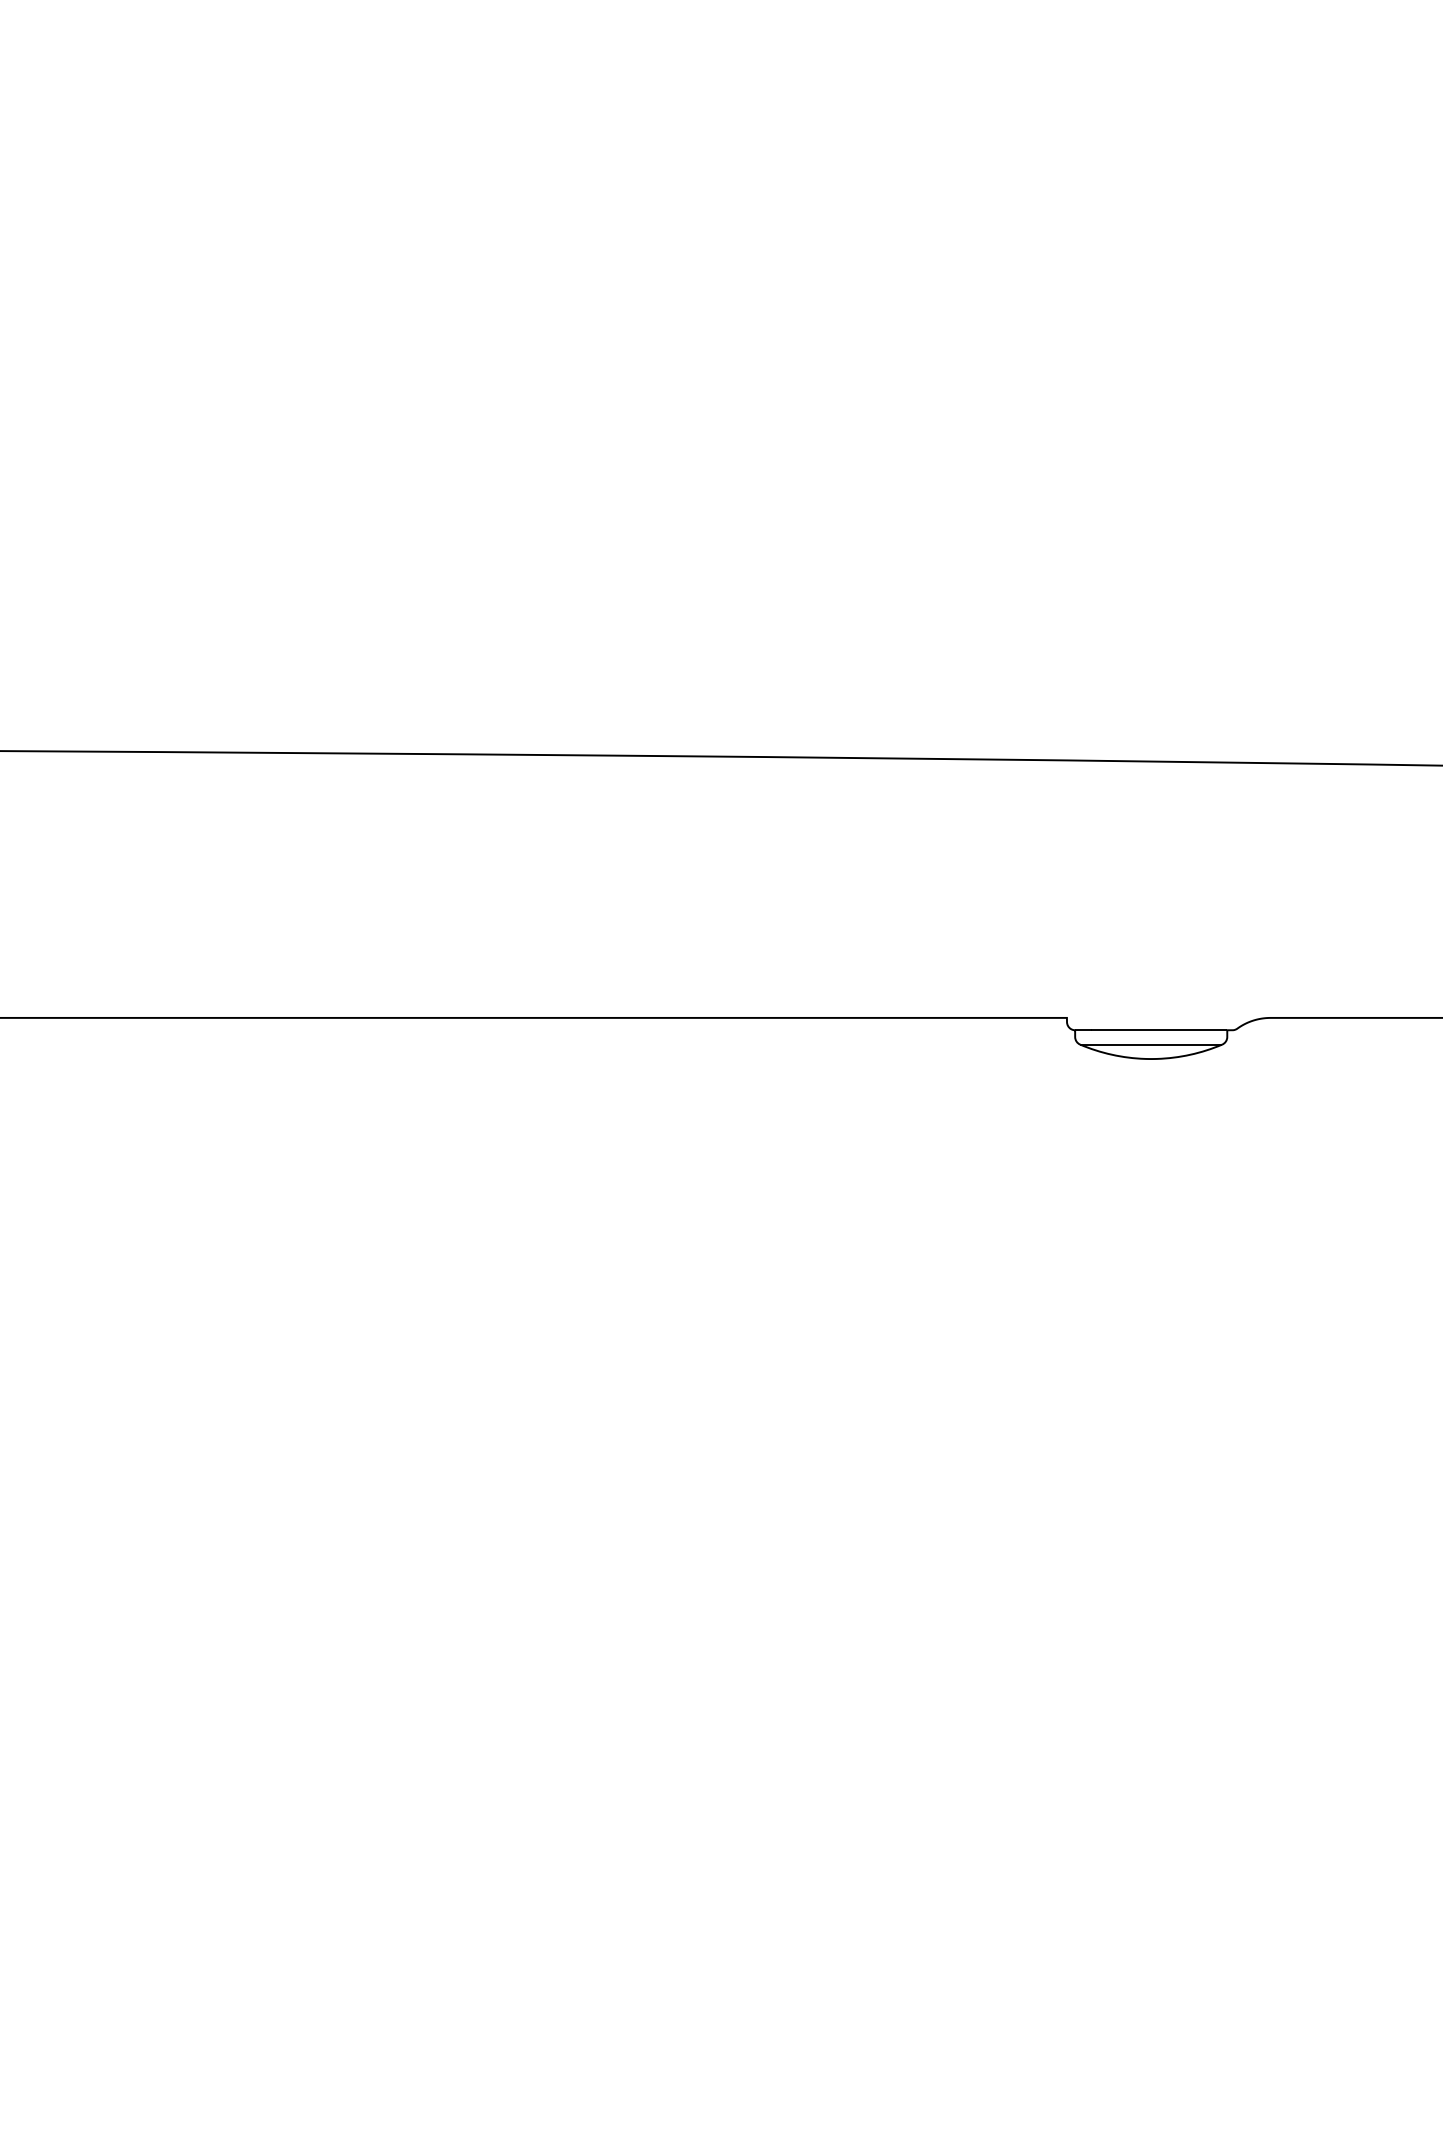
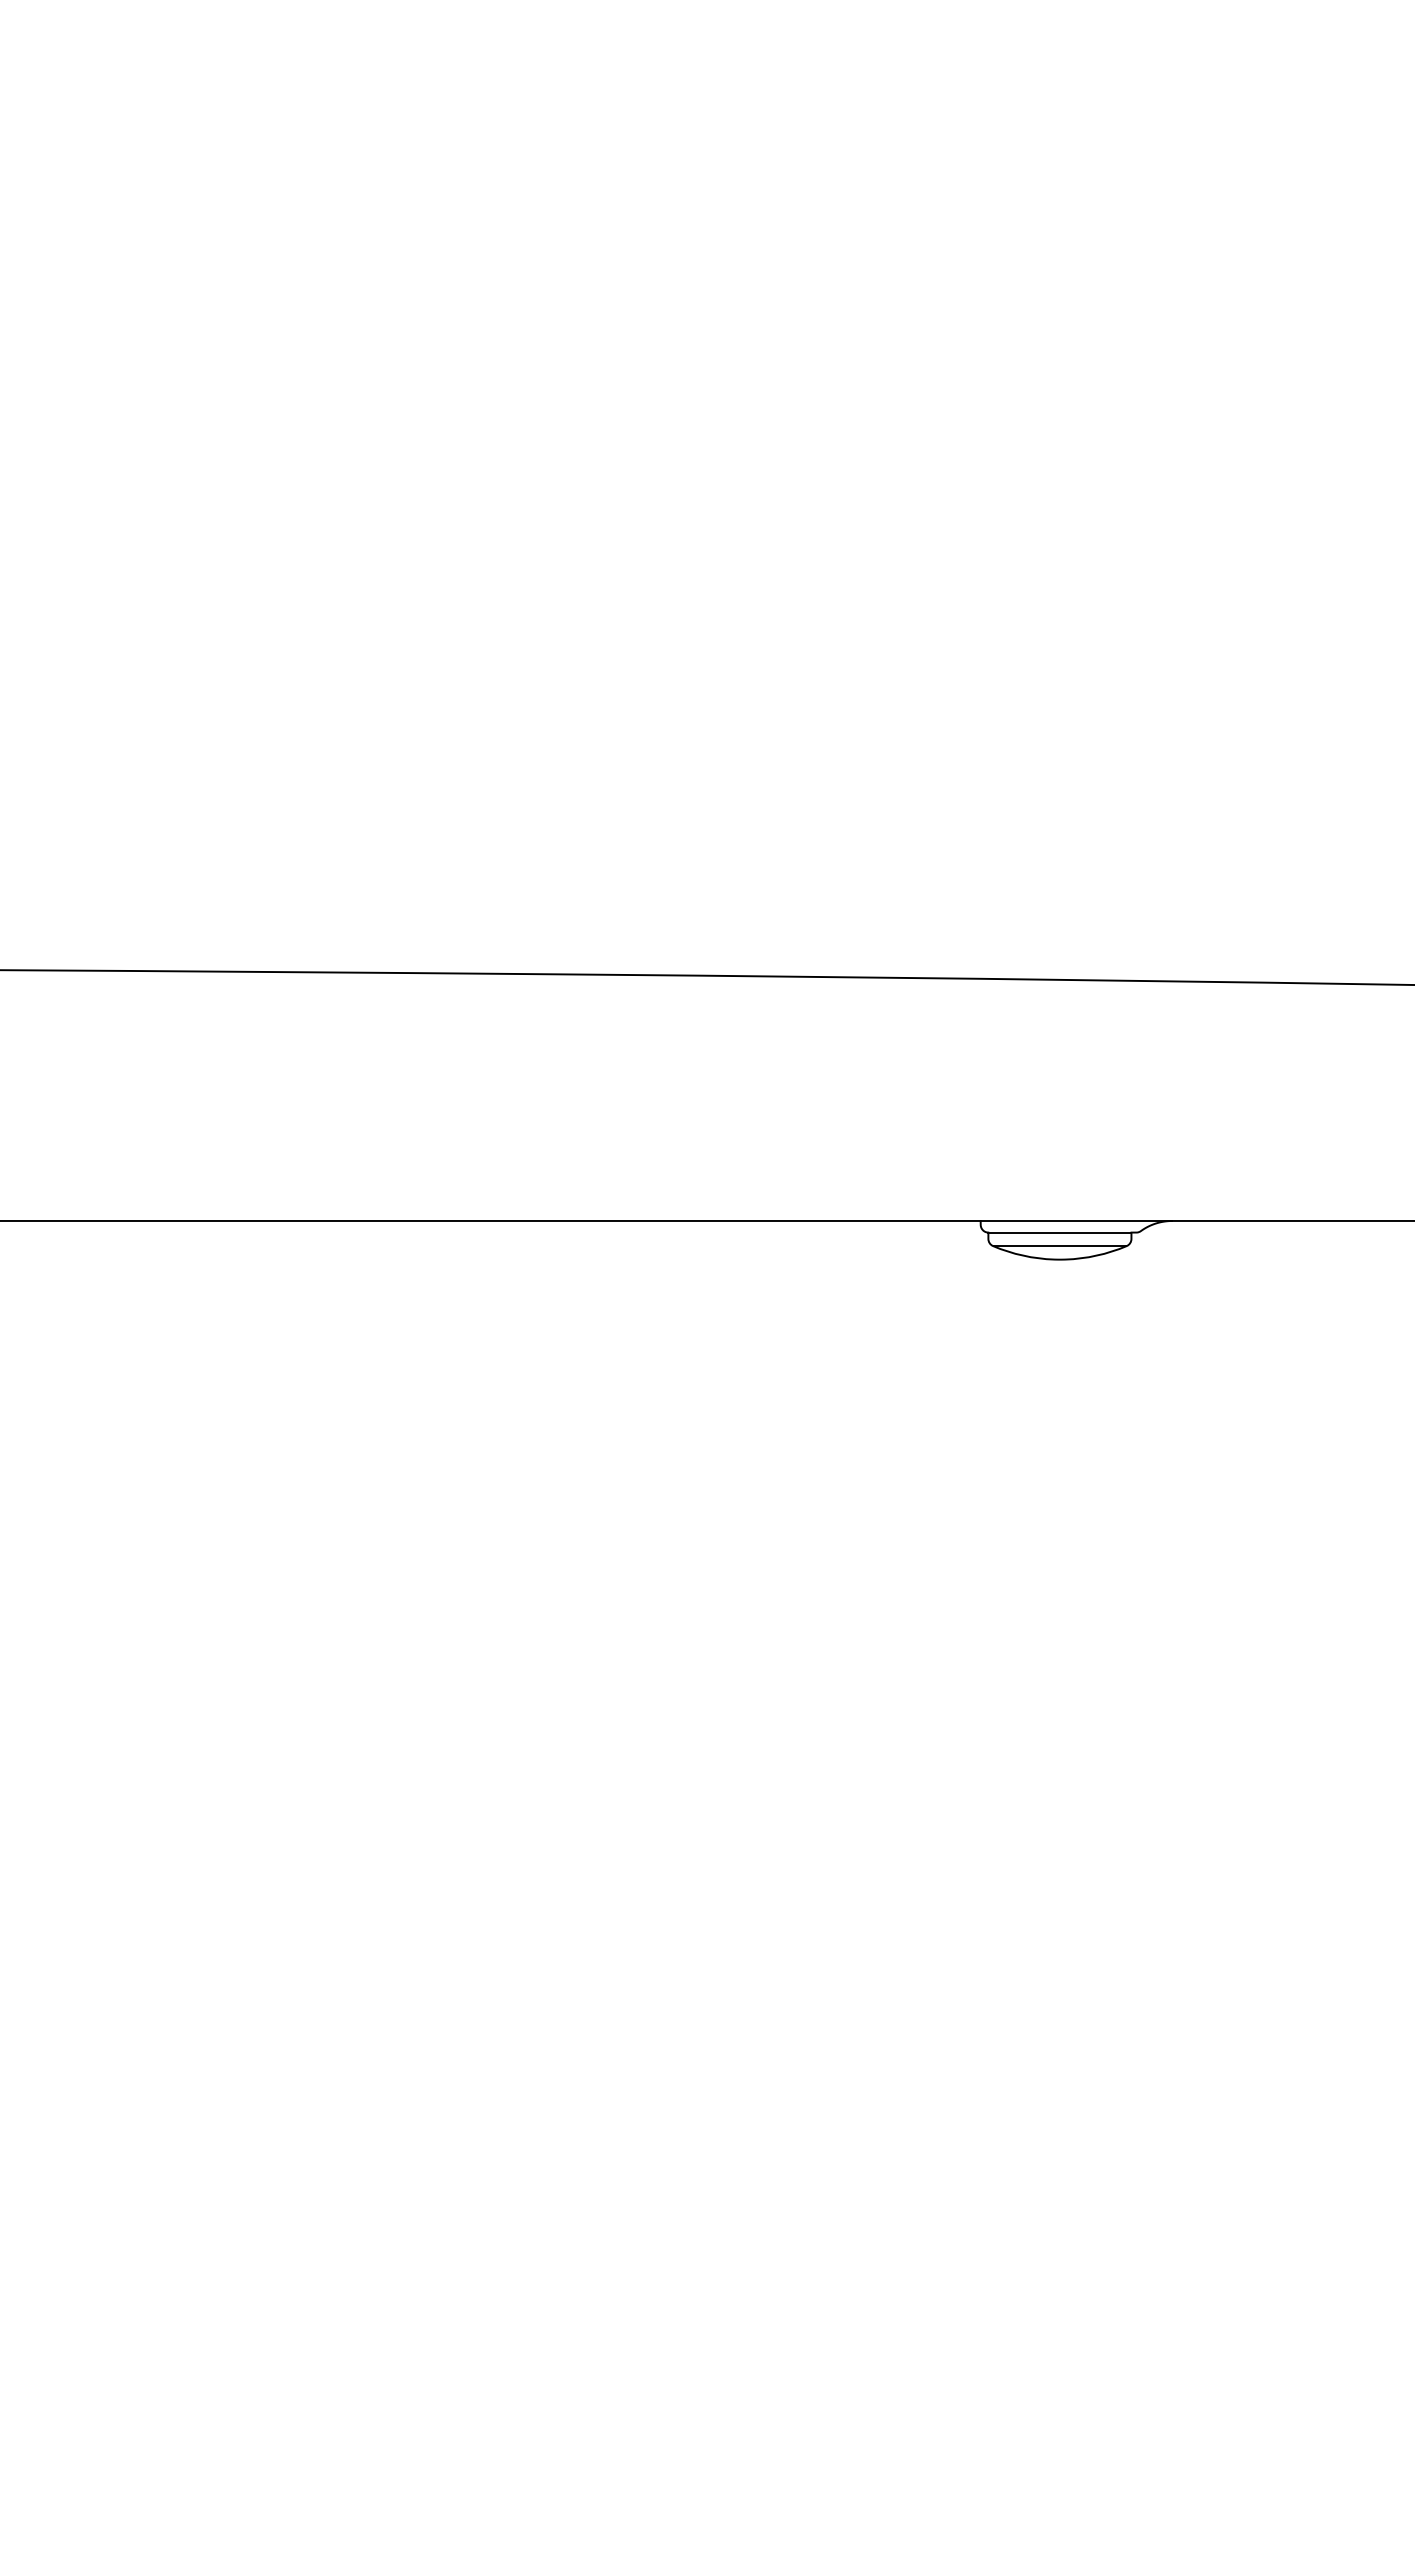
line: (1168, 1017) -> (1076, 1220), added

